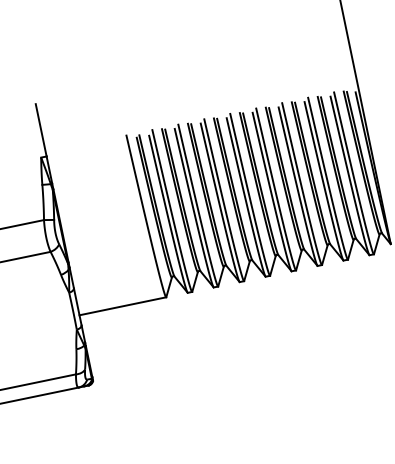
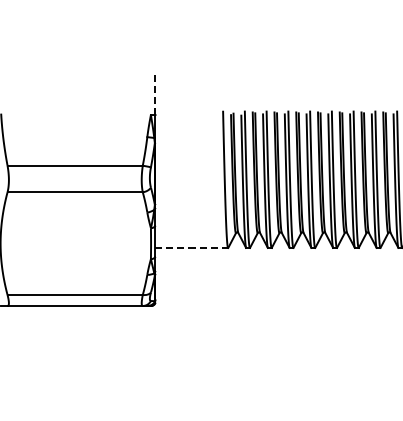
line: (41, 130) -> (155, 93), solid -> dashed
line: (123, 306) -> (192, 248), solid -> dashed

